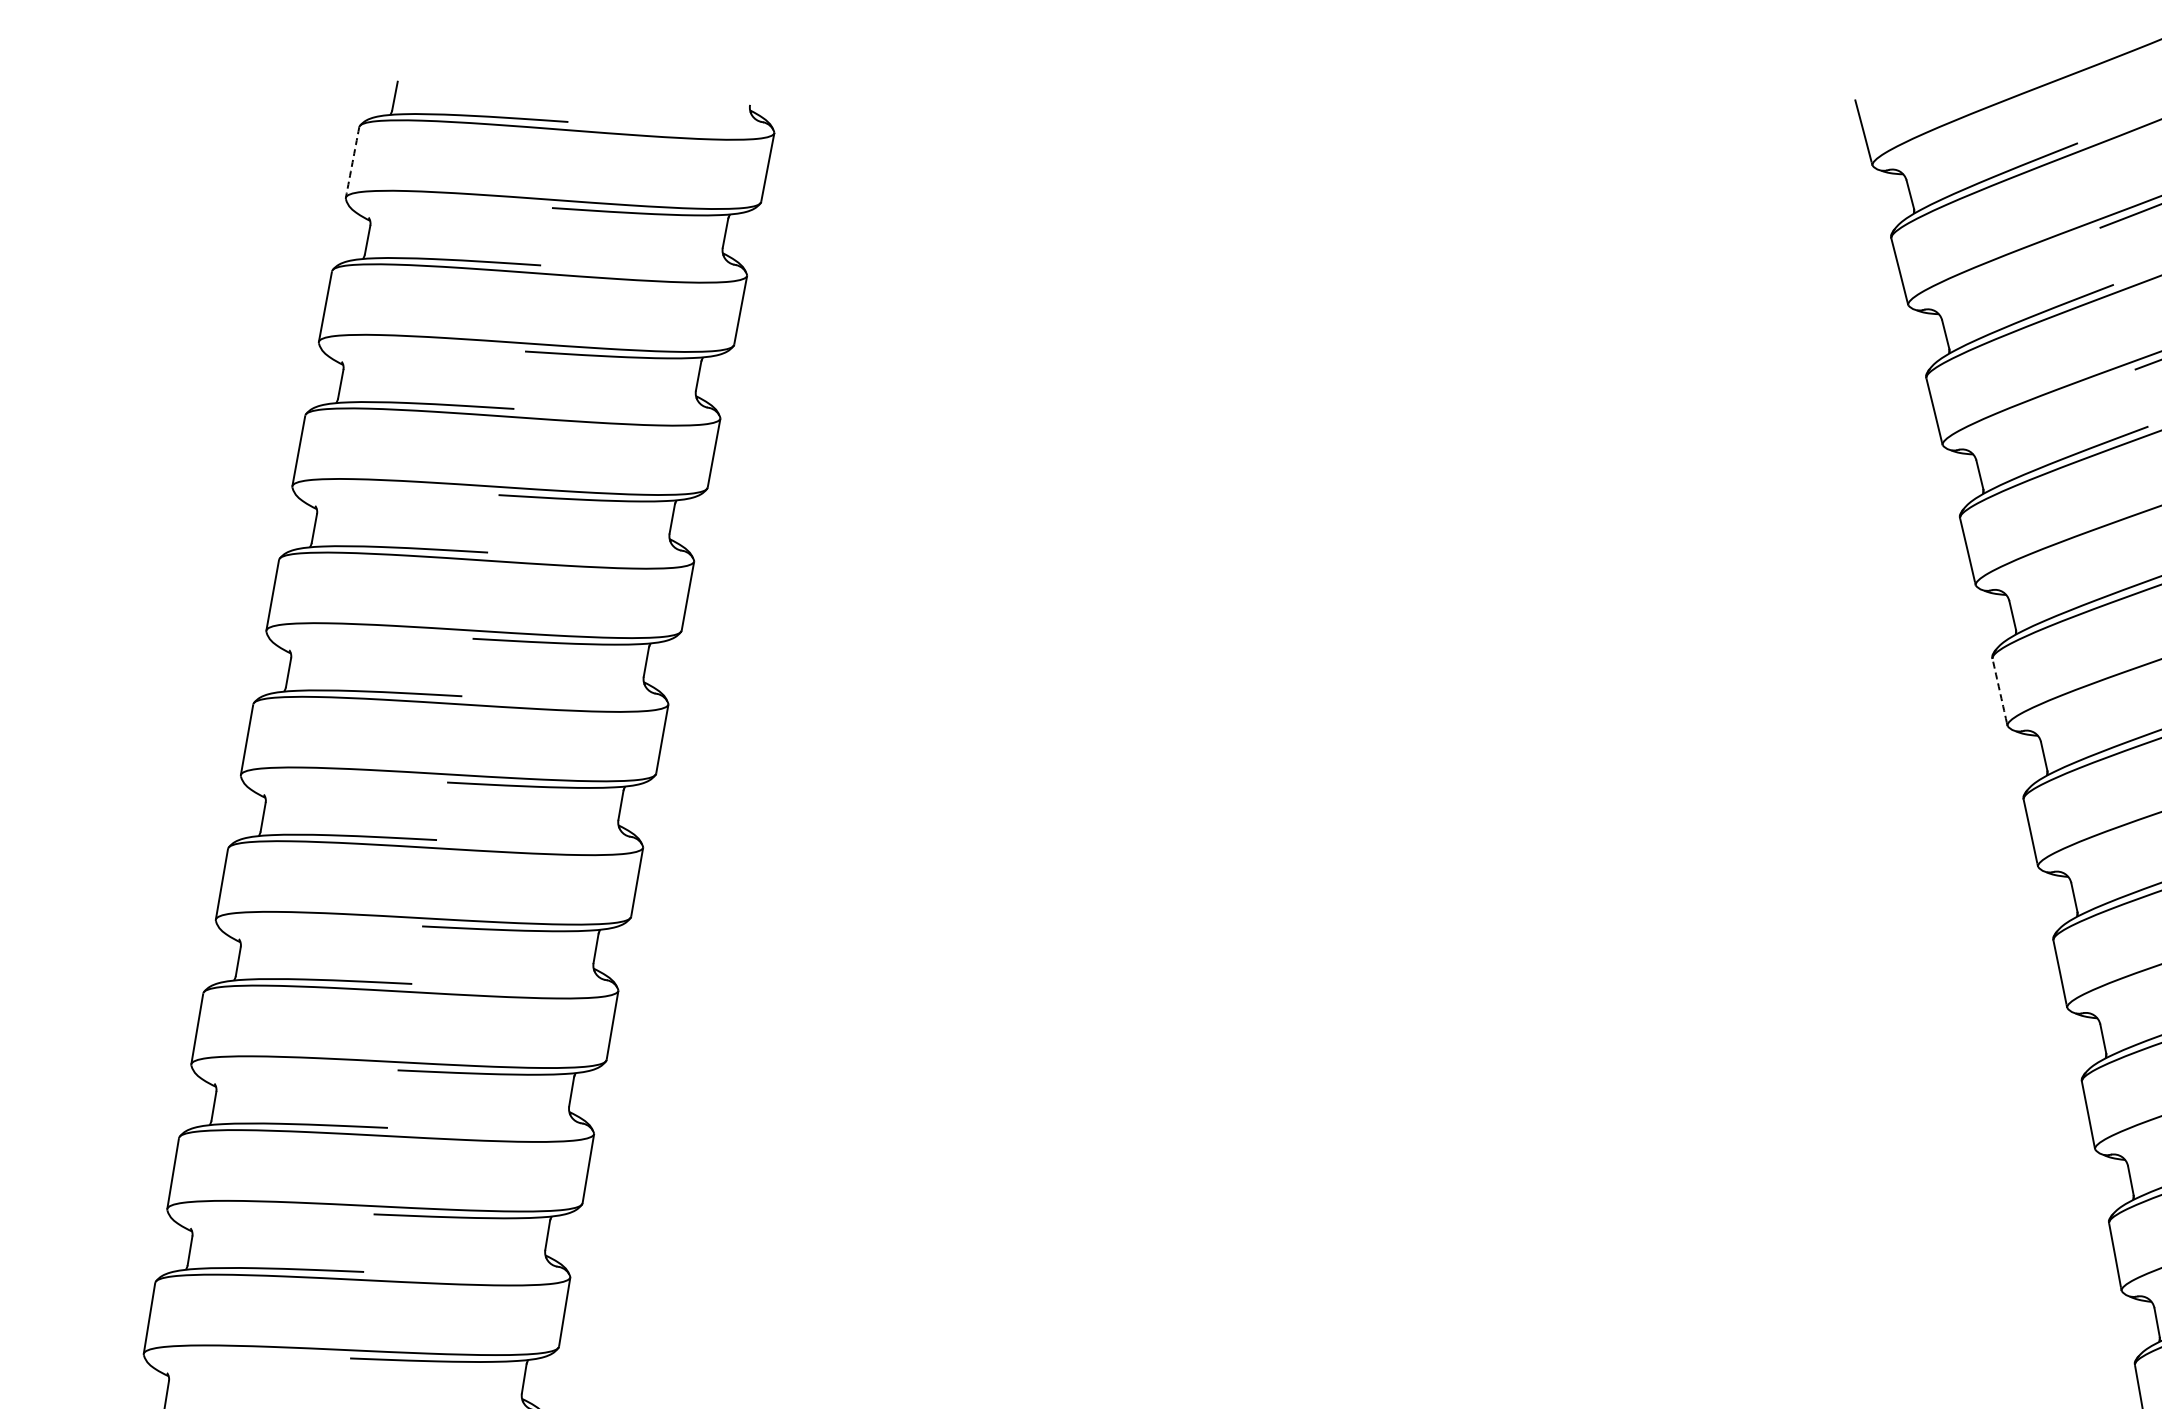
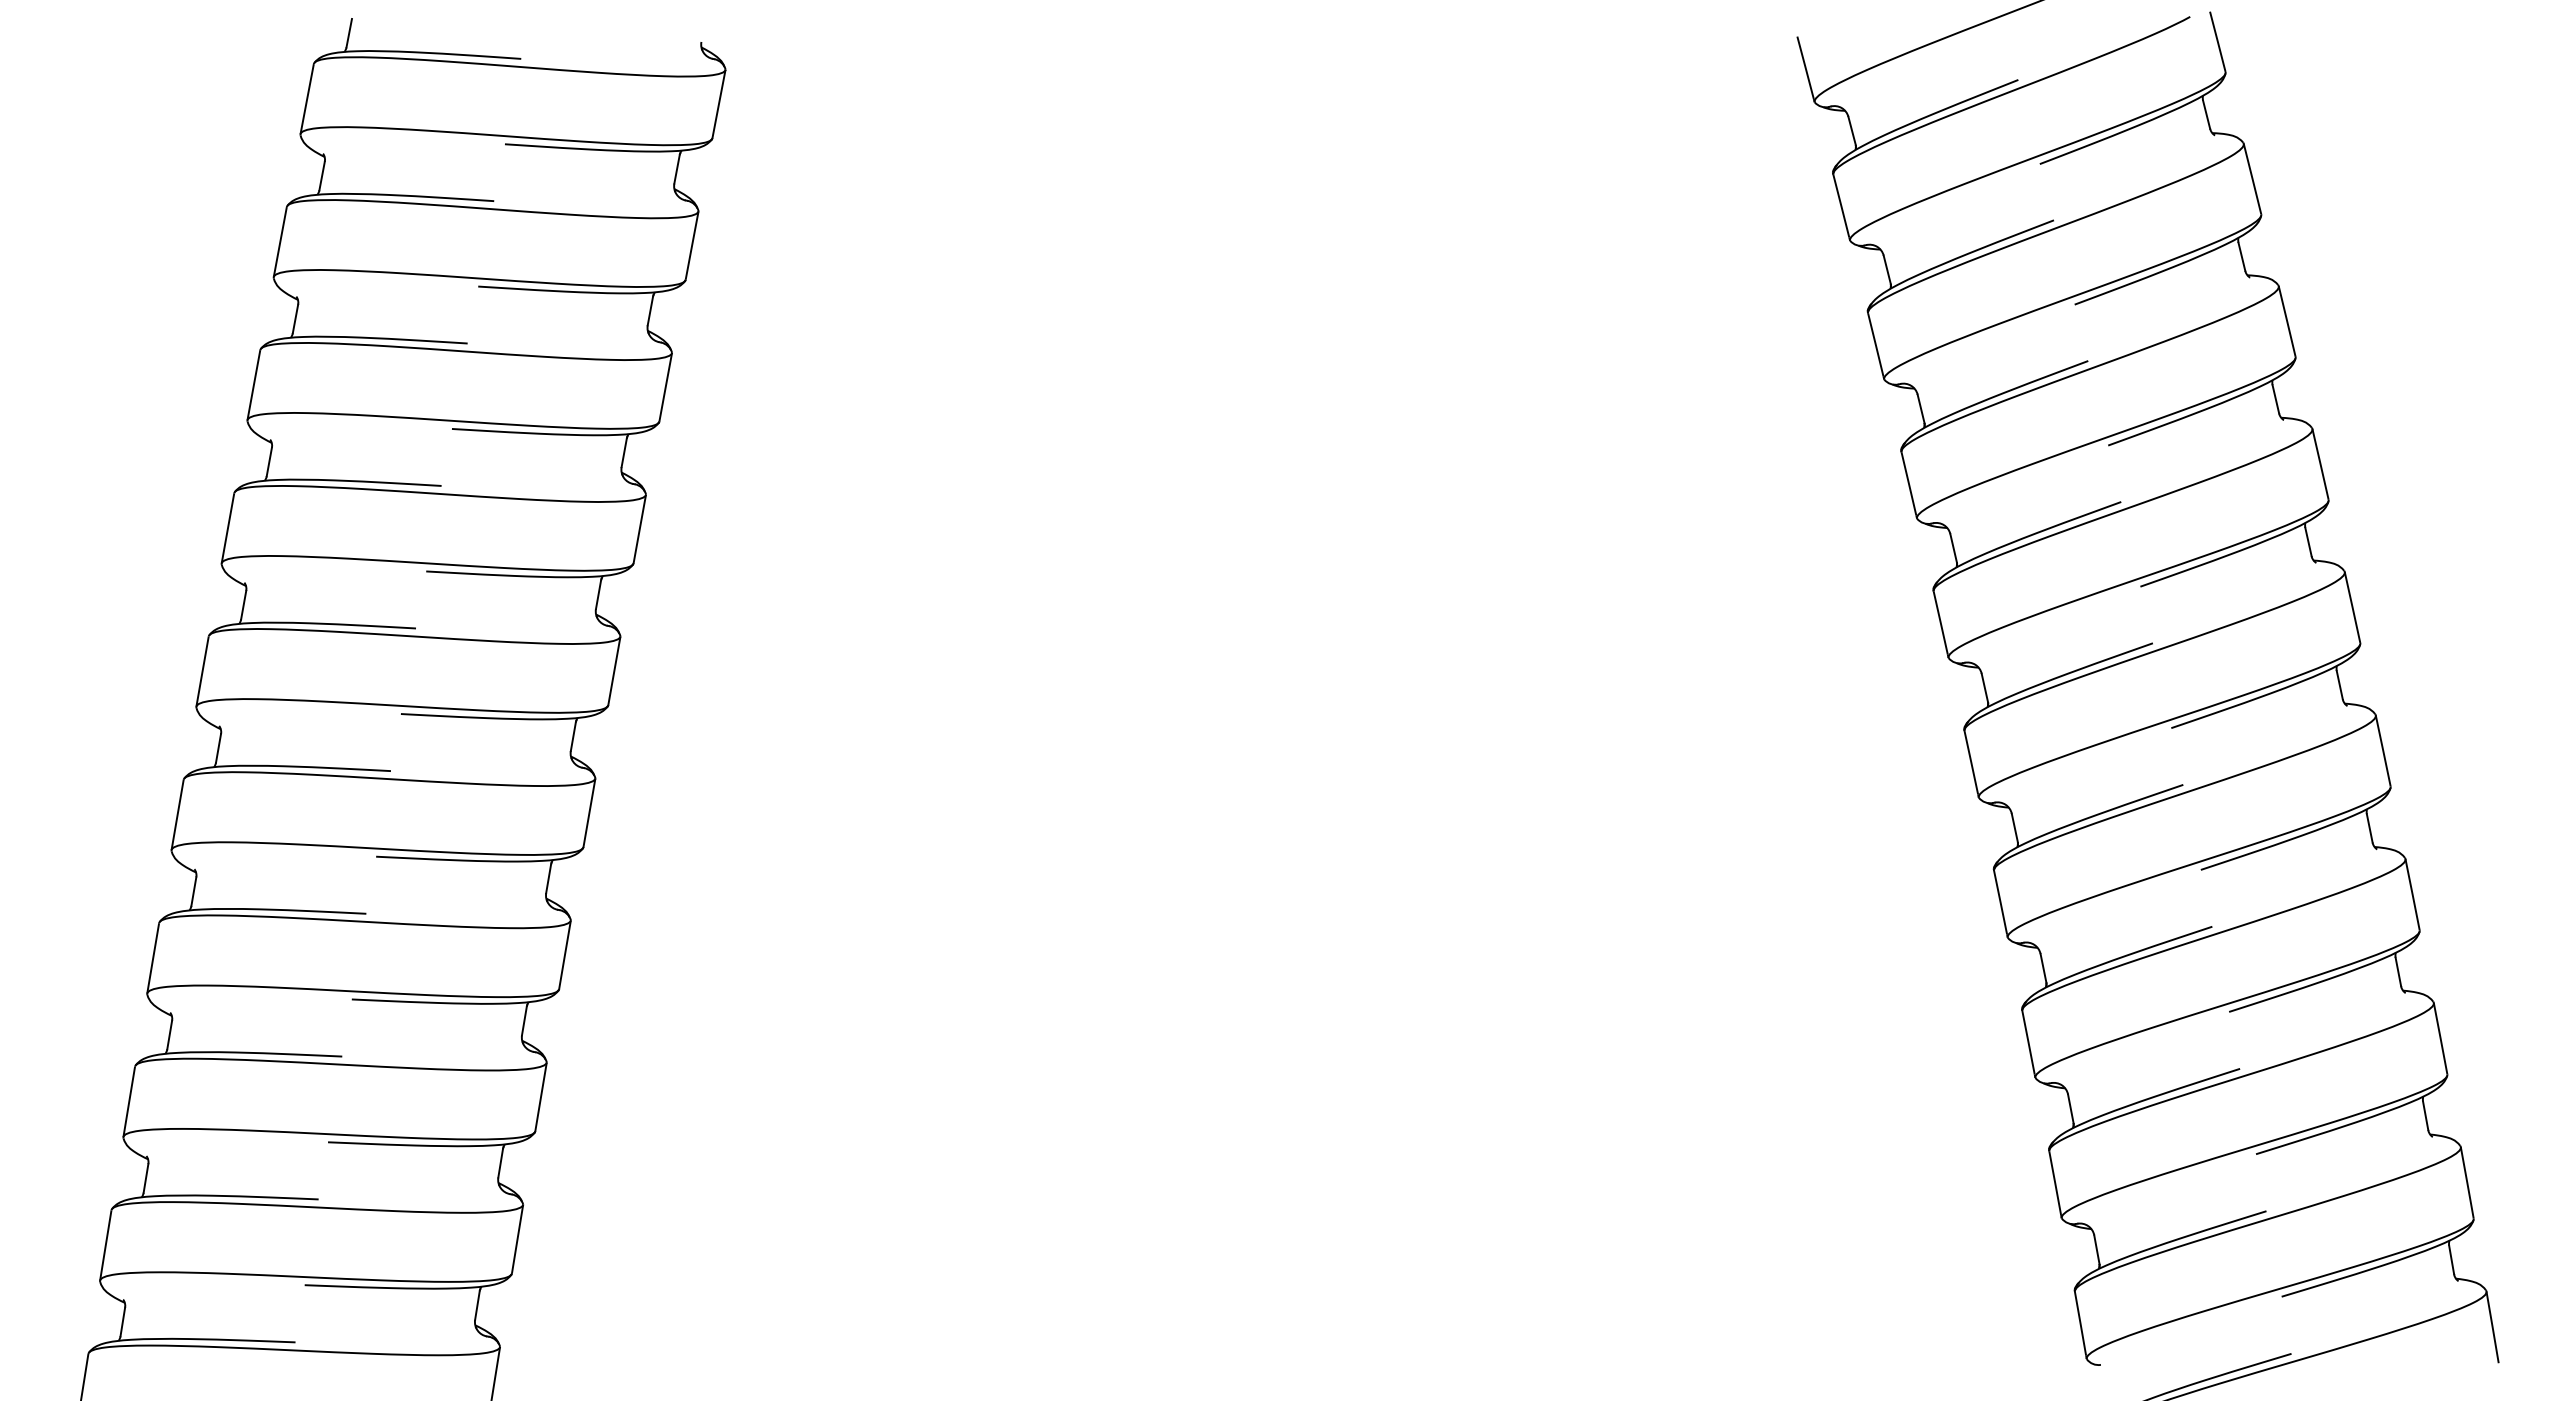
arc: (352, 162) -> (307, 99), dashed -> solid
arc: (1999, 691) -> (1940, 623), dashed -> solid

